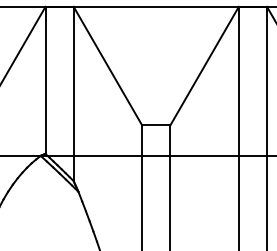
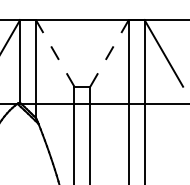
line: (106, 64) -> (54, 52), solid -> dashed
line: (204, 64) -> (109, 52), solid -> dashed

